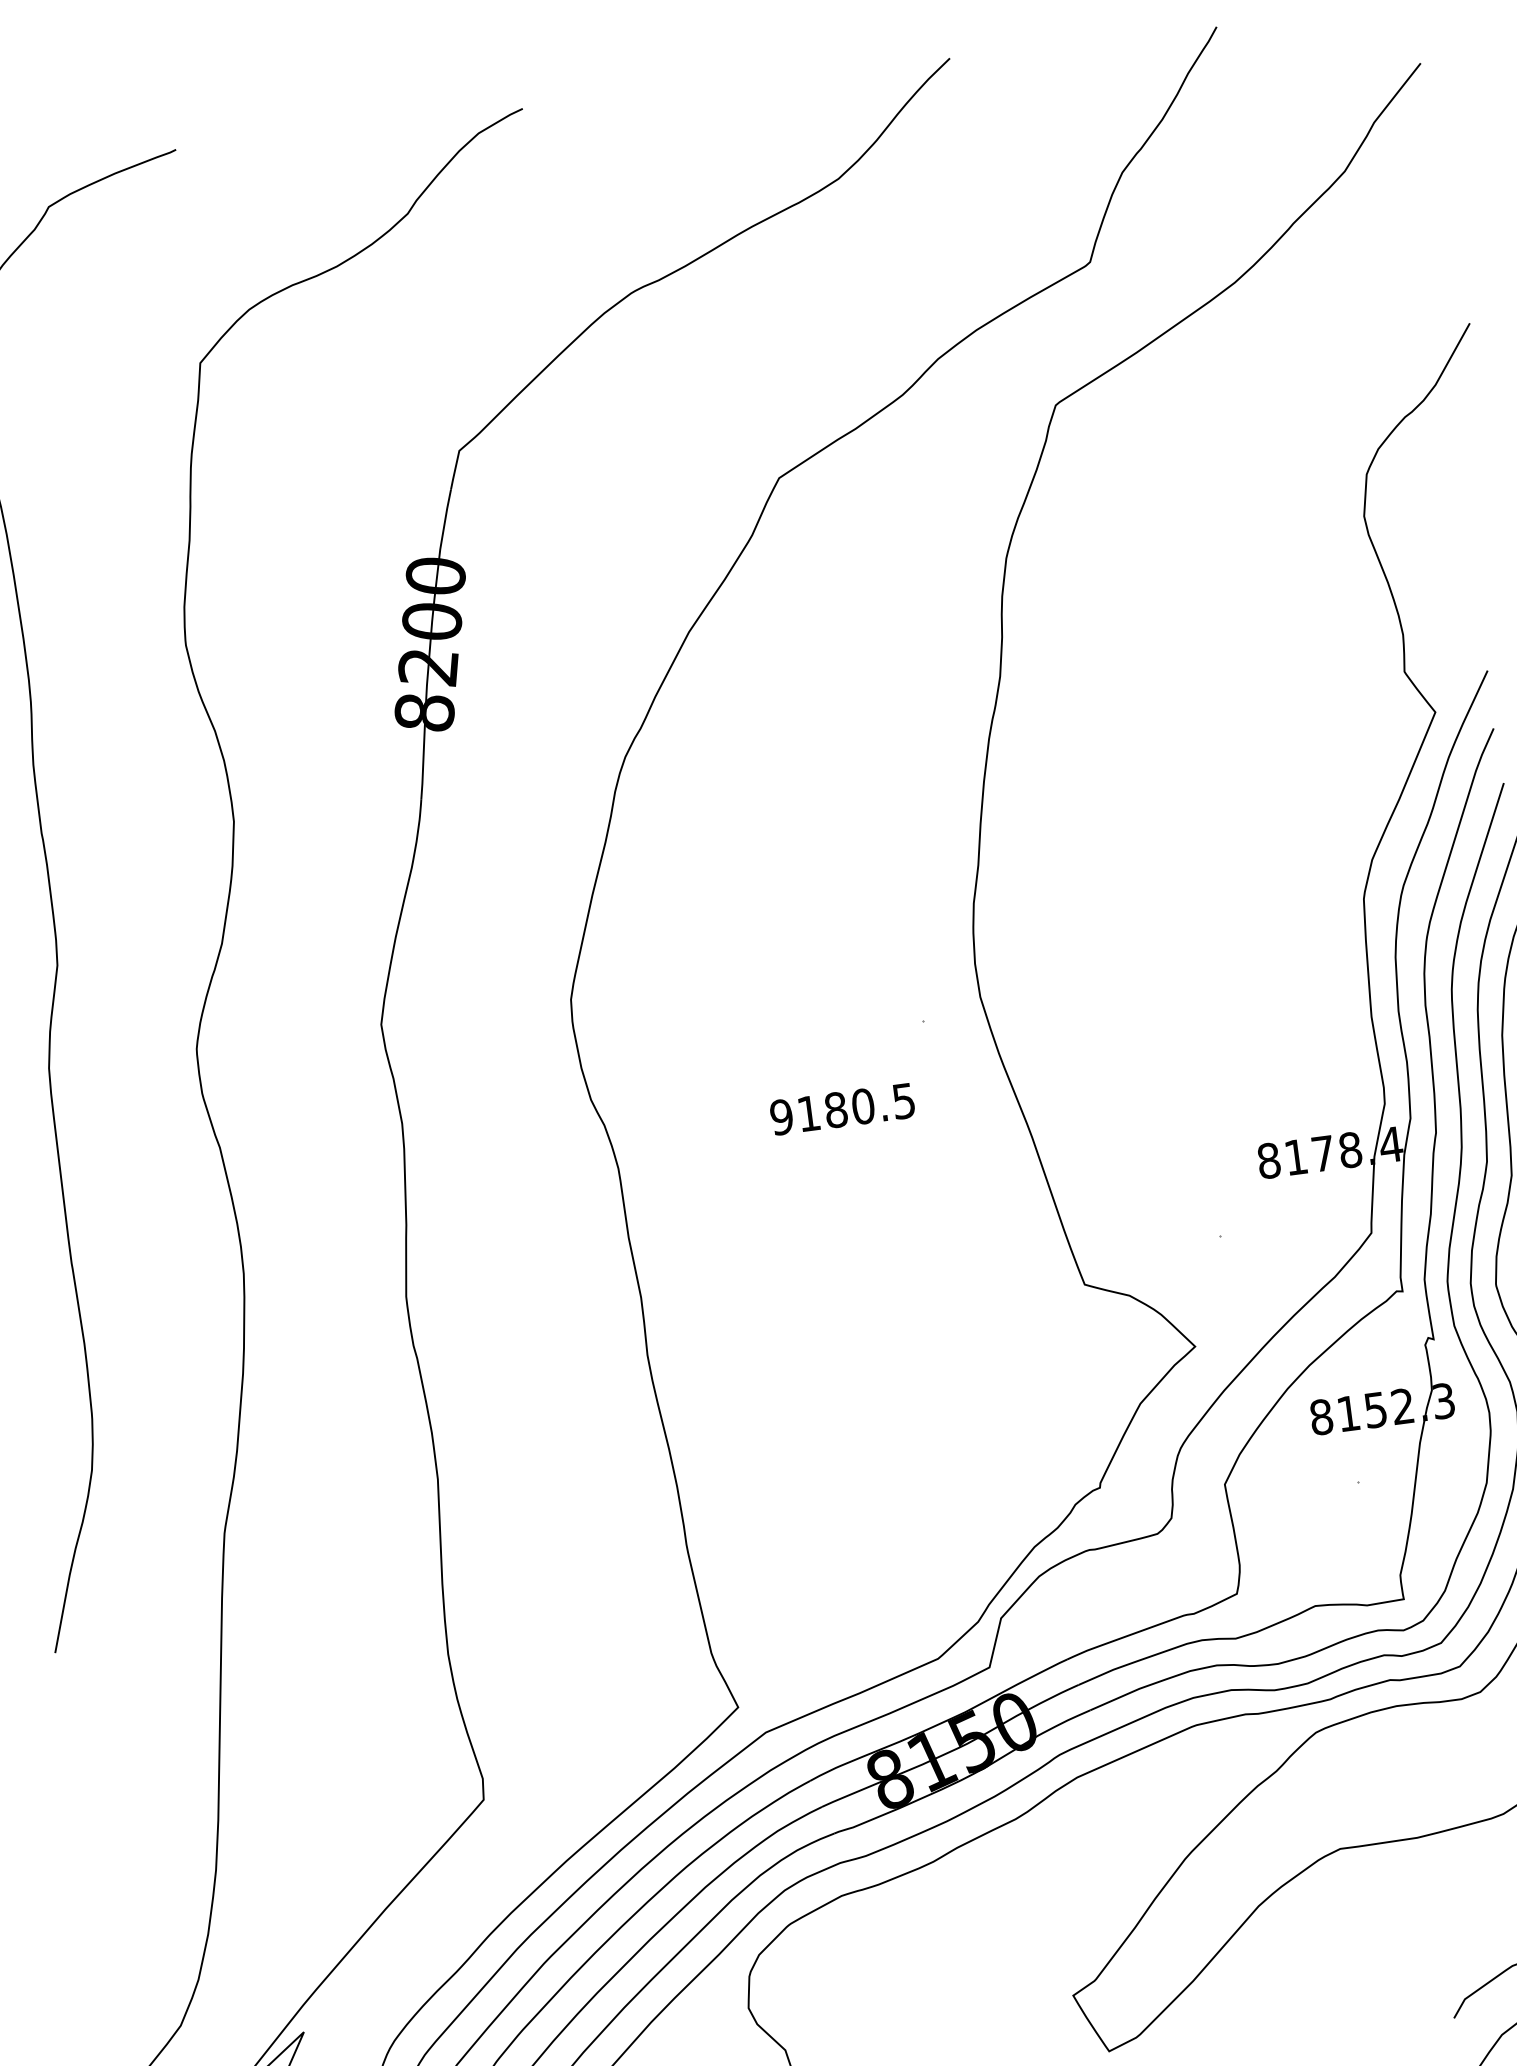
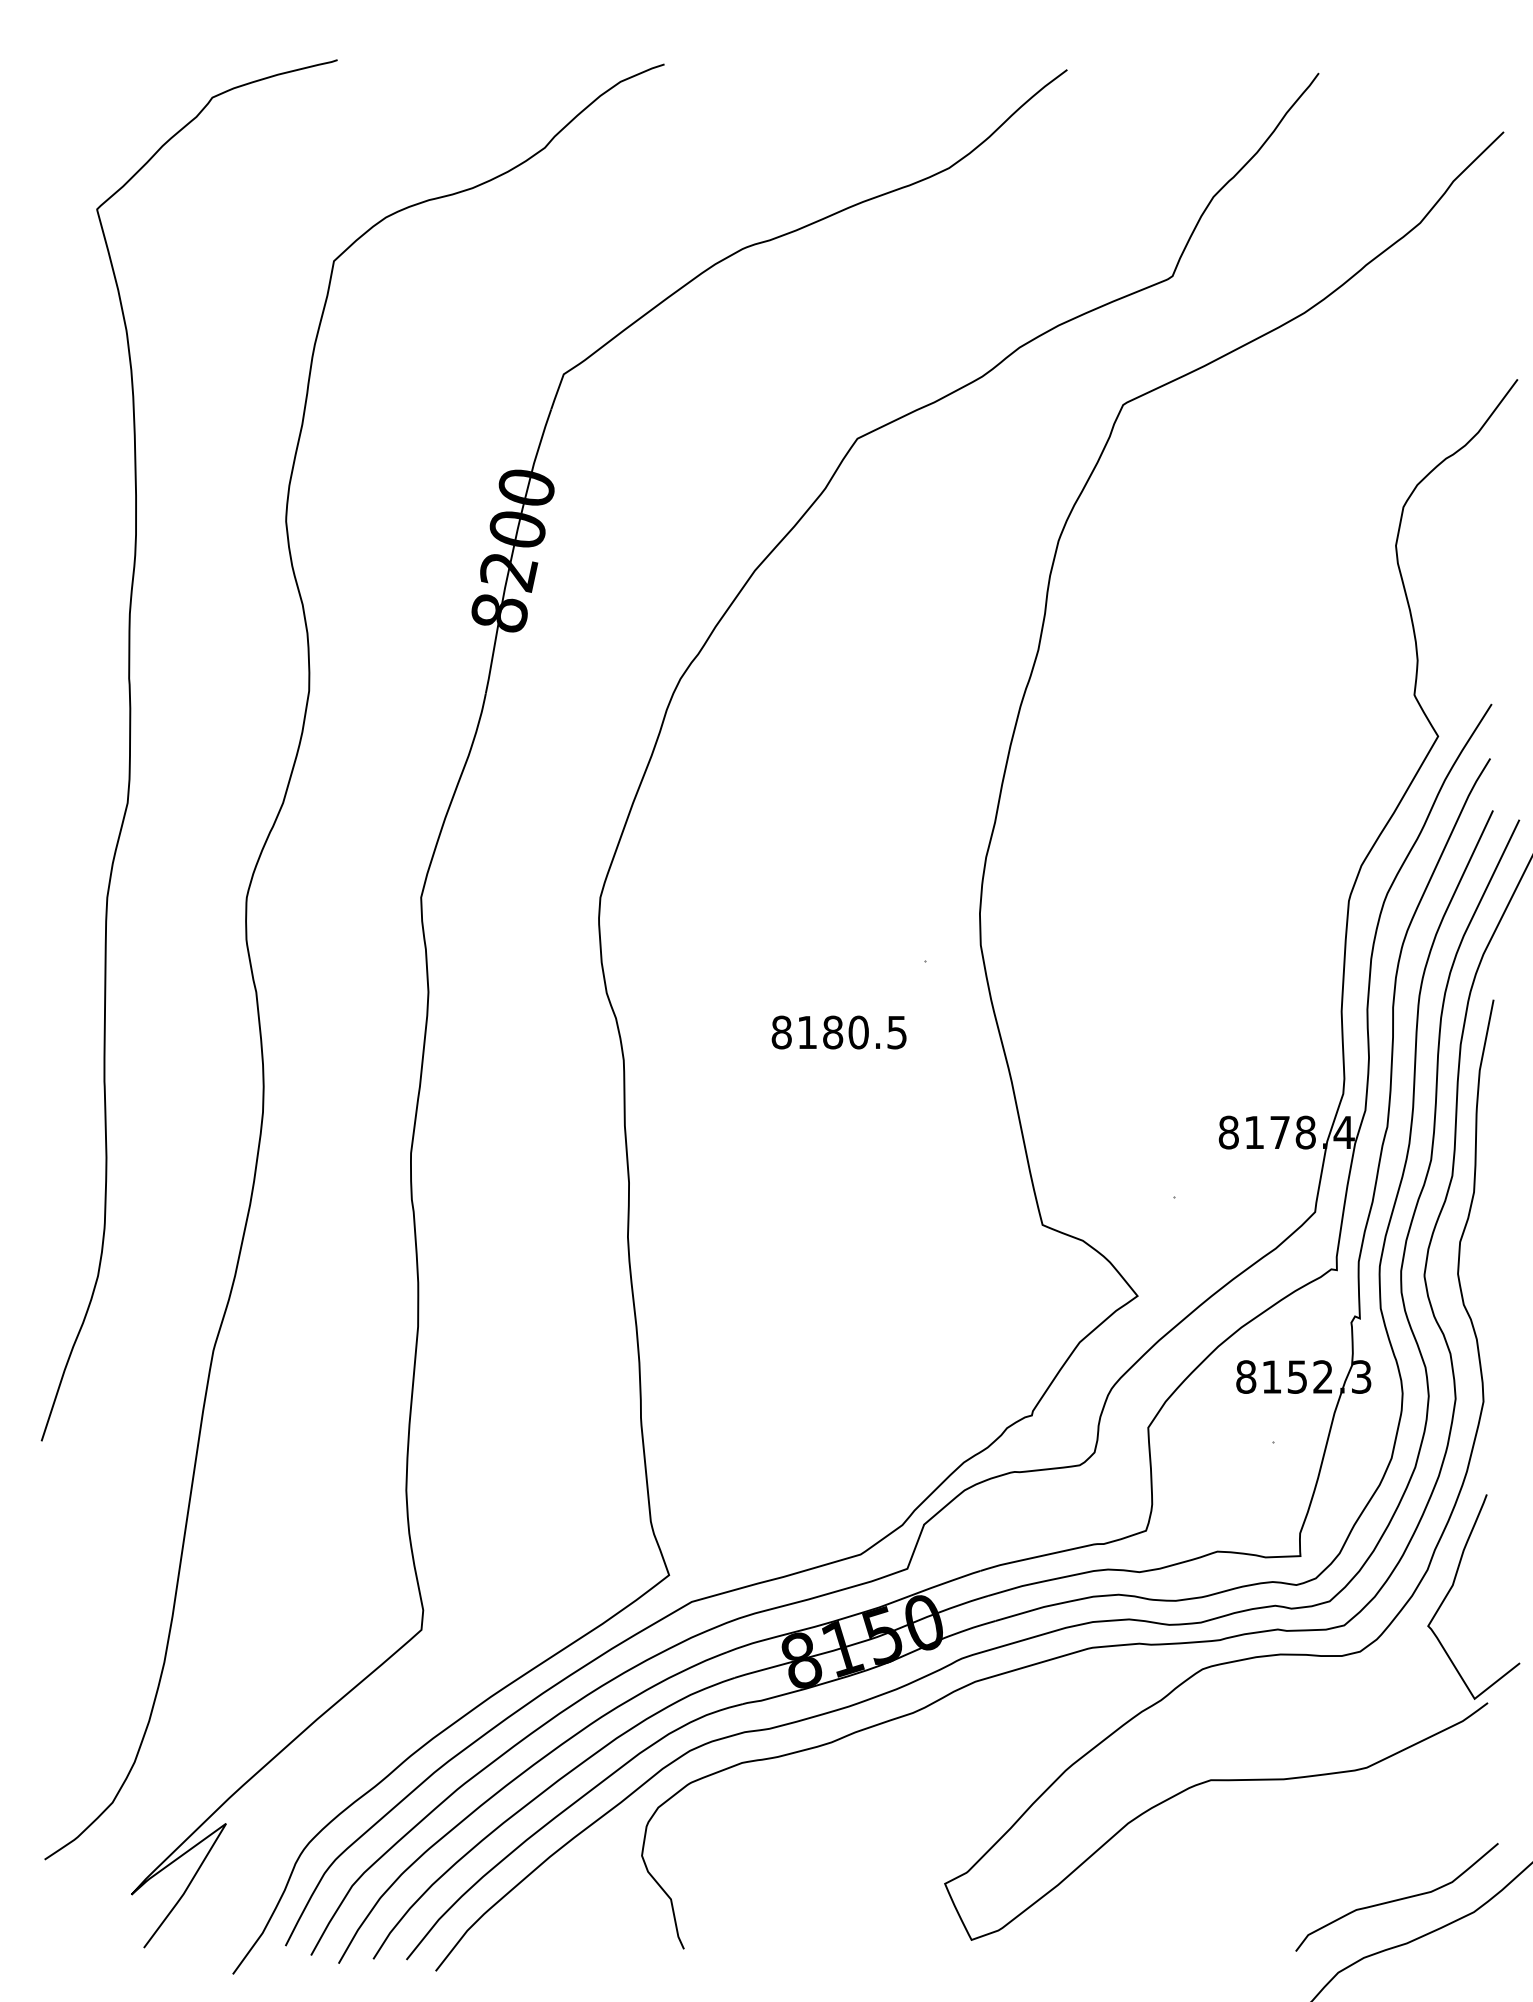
text: (781, 1117) -> (781, 1032), 9180.5 -> 8180.5

